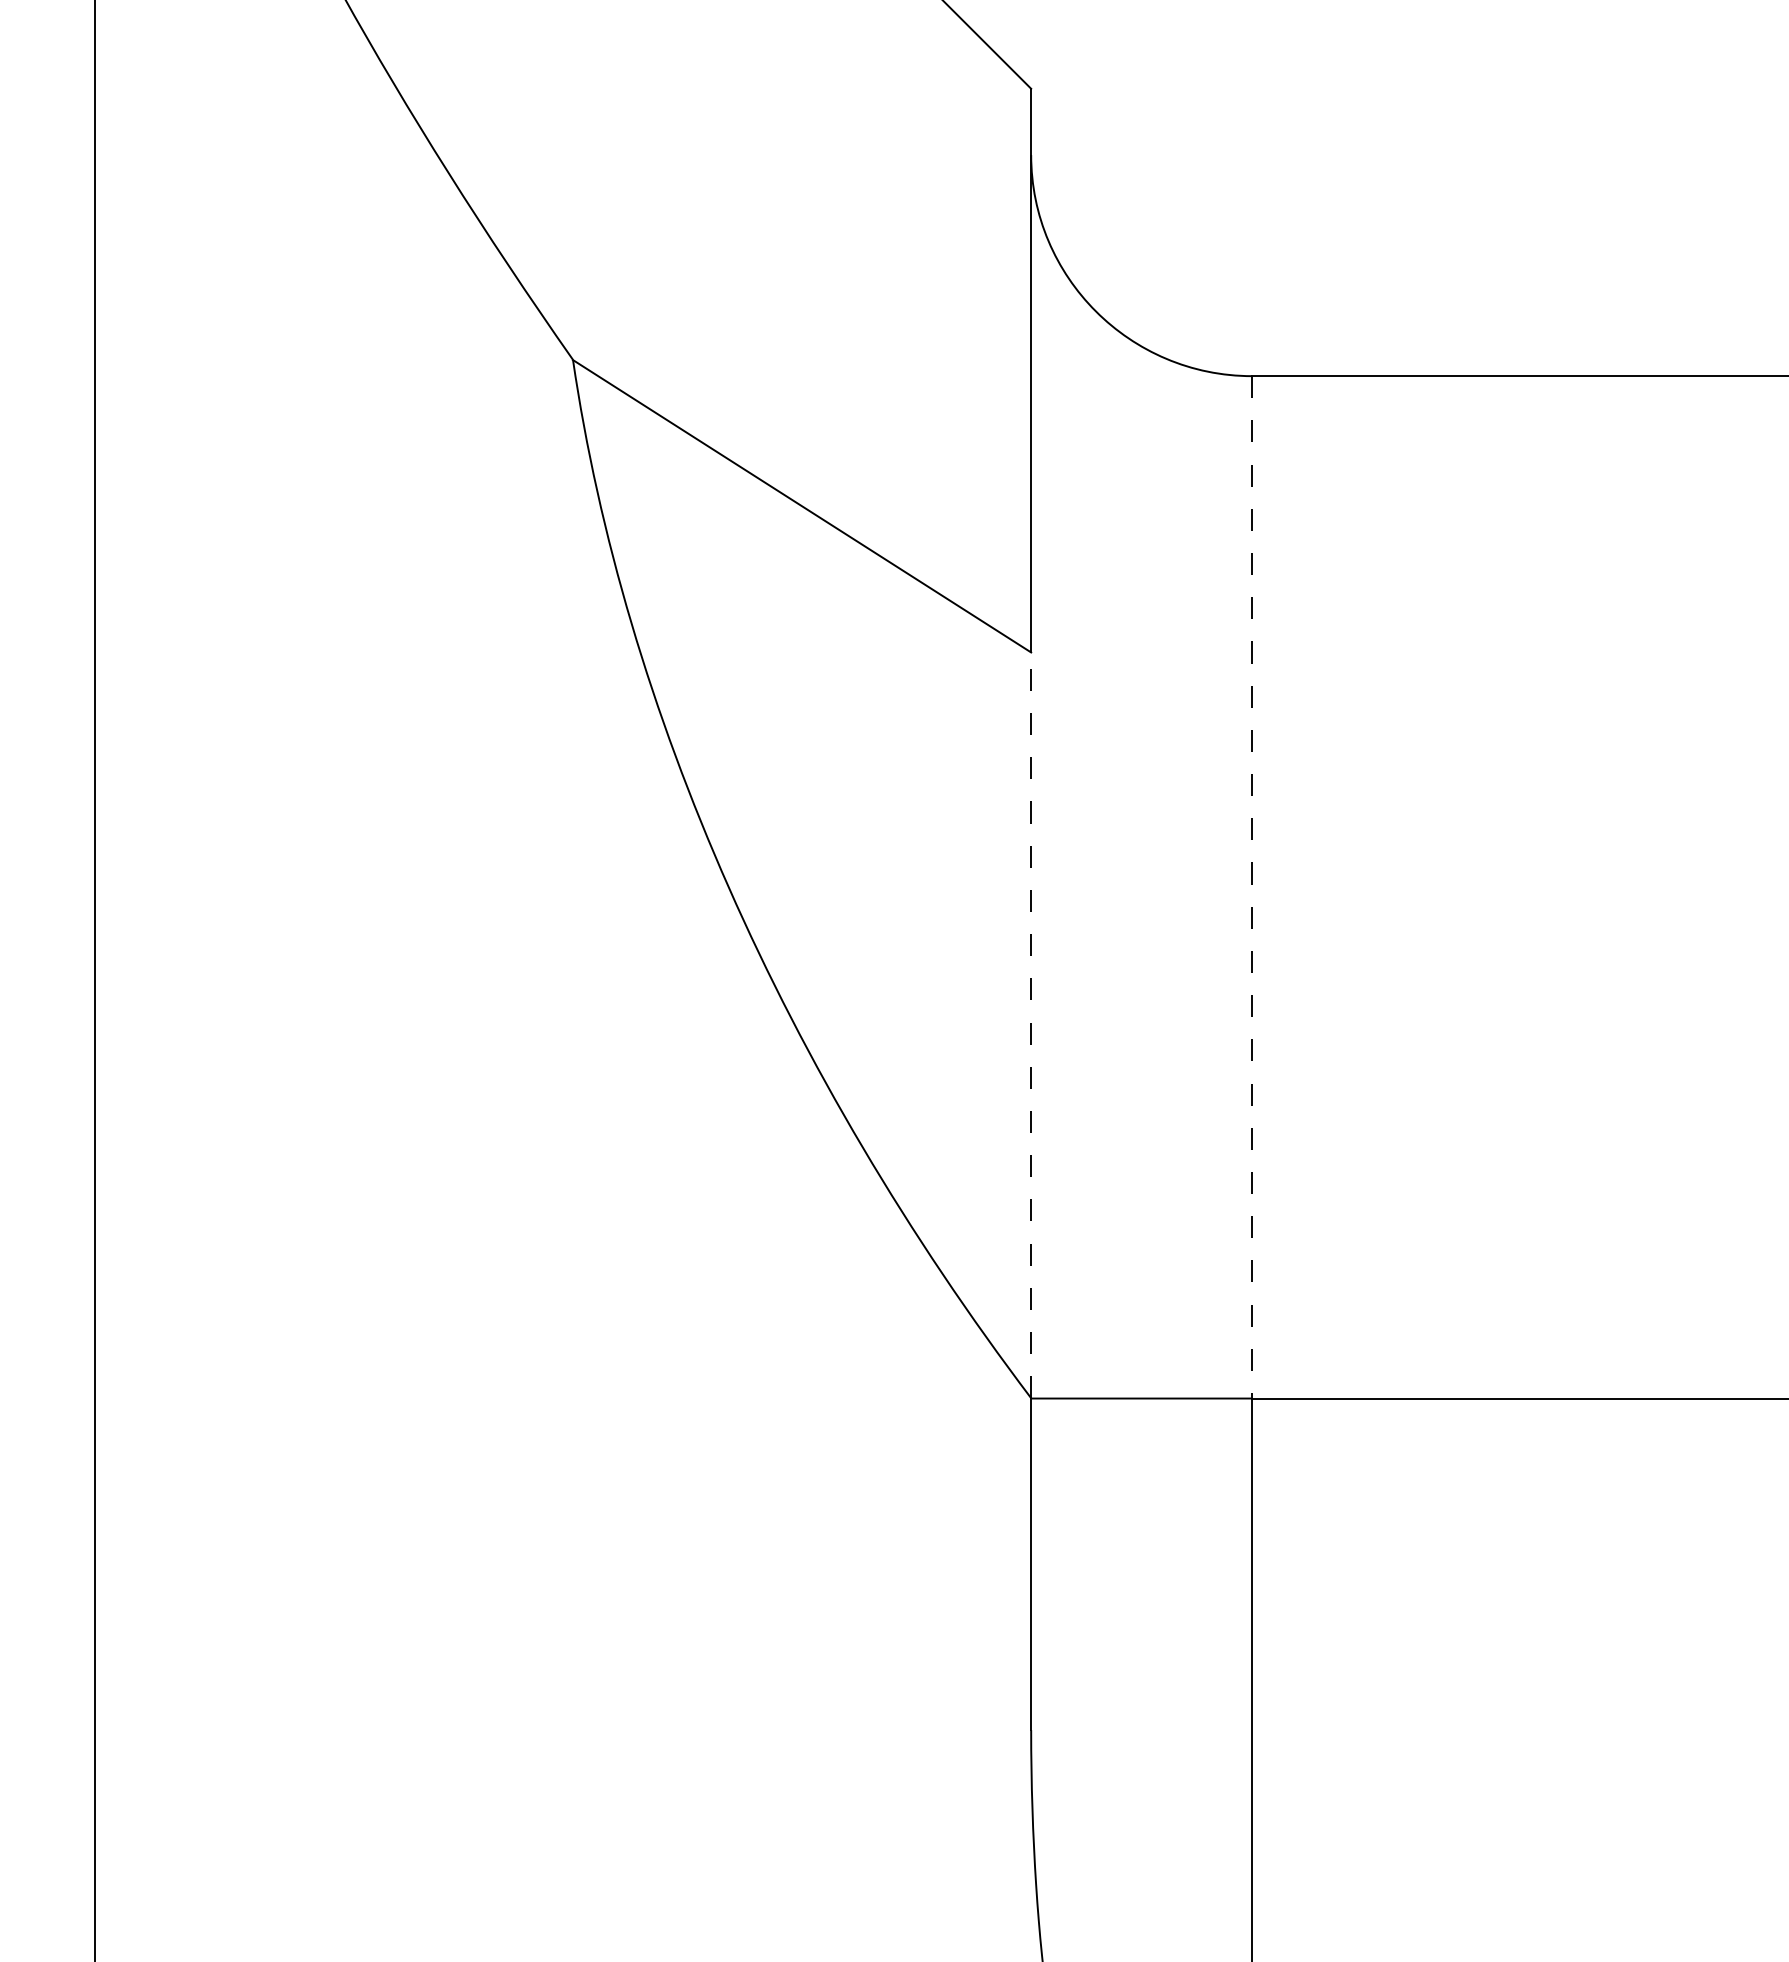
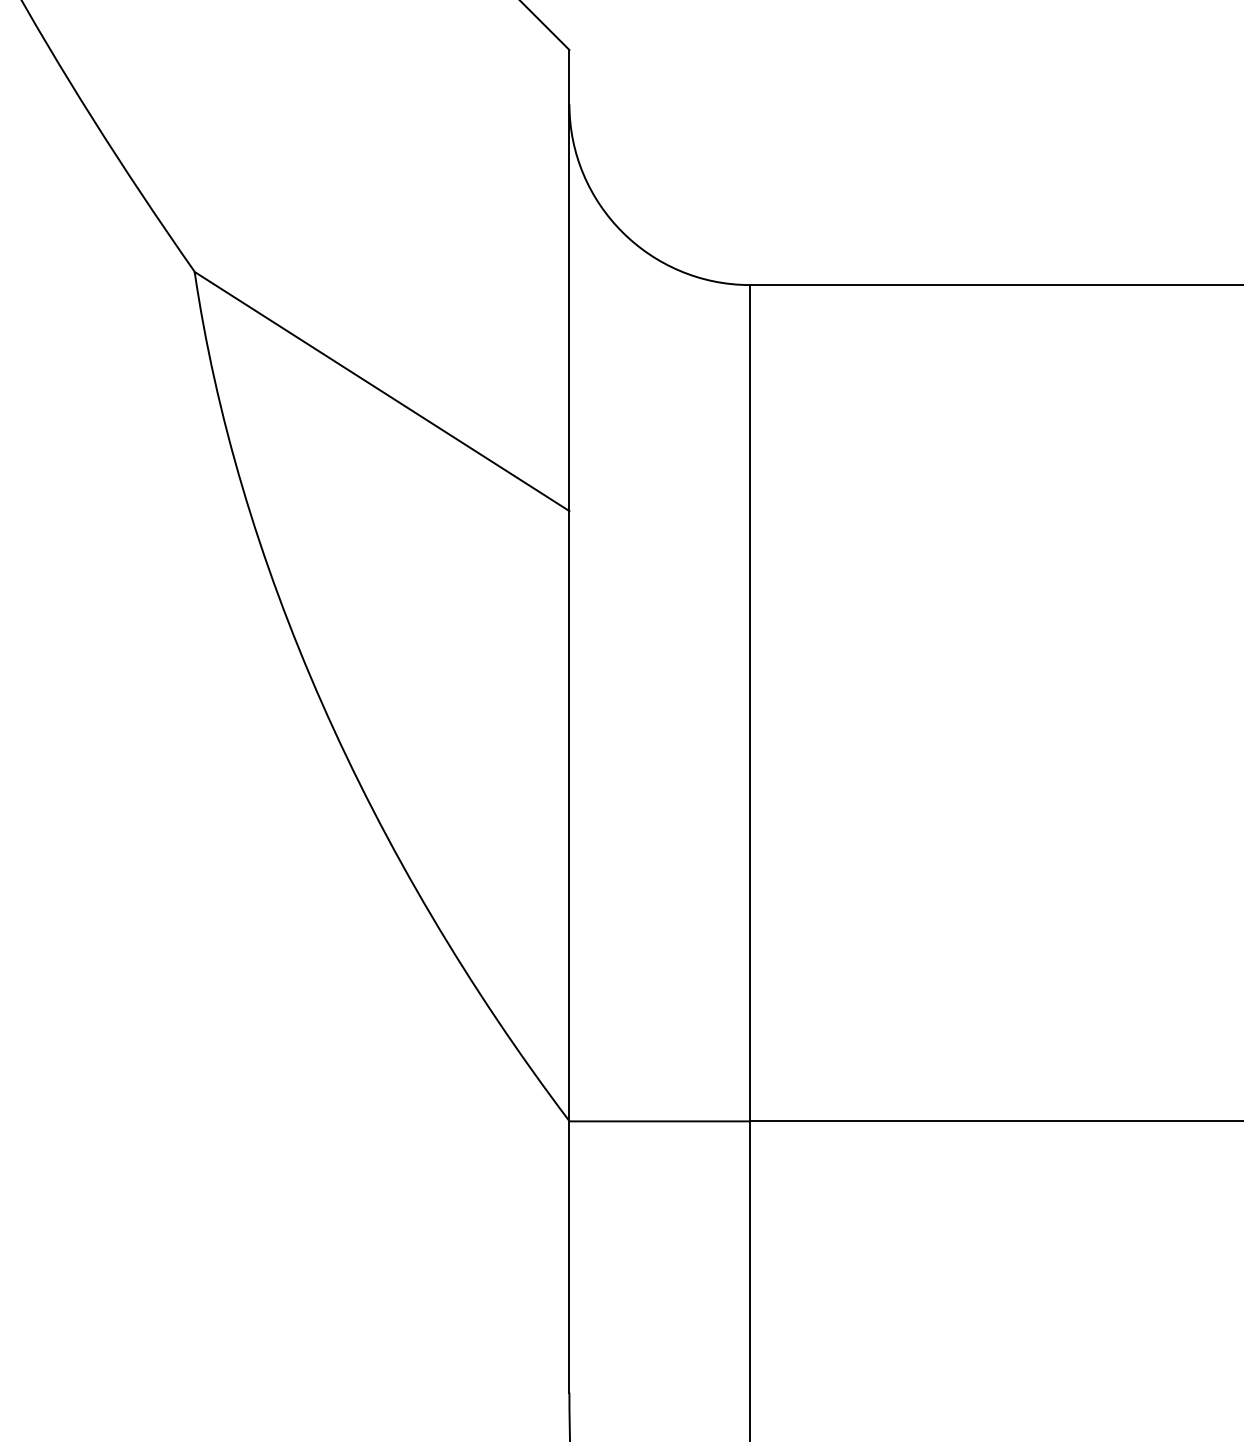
line: (1252, 887) -> (750, 703), dashed -> solid
line: (1031, 1025) -> (569, 816), dashed -> solid

